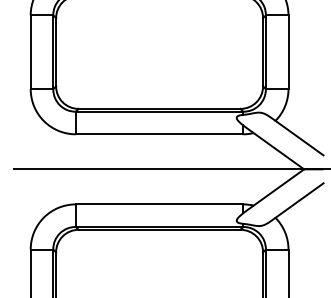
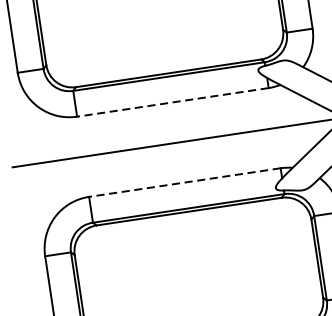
line: (159, 134) -> (172, 102), solid -> dashed
line: (159, 204) -> (184, 182), solid -> dashed

